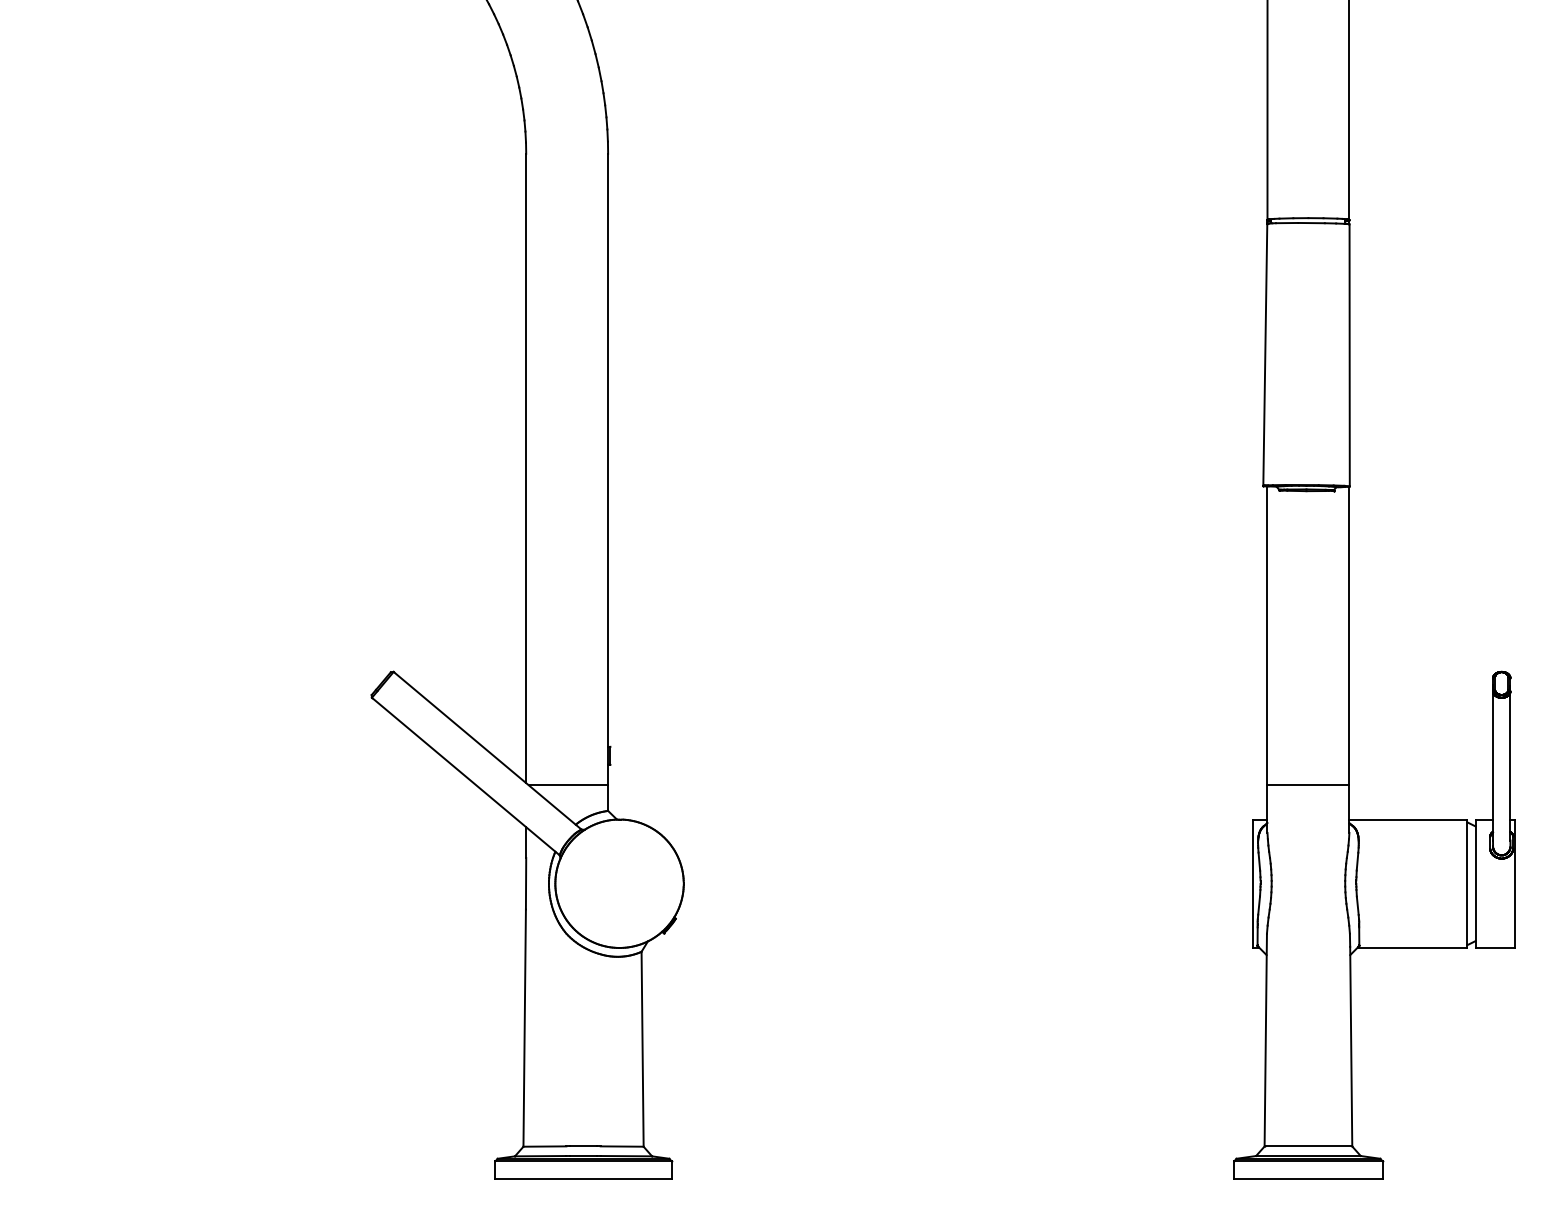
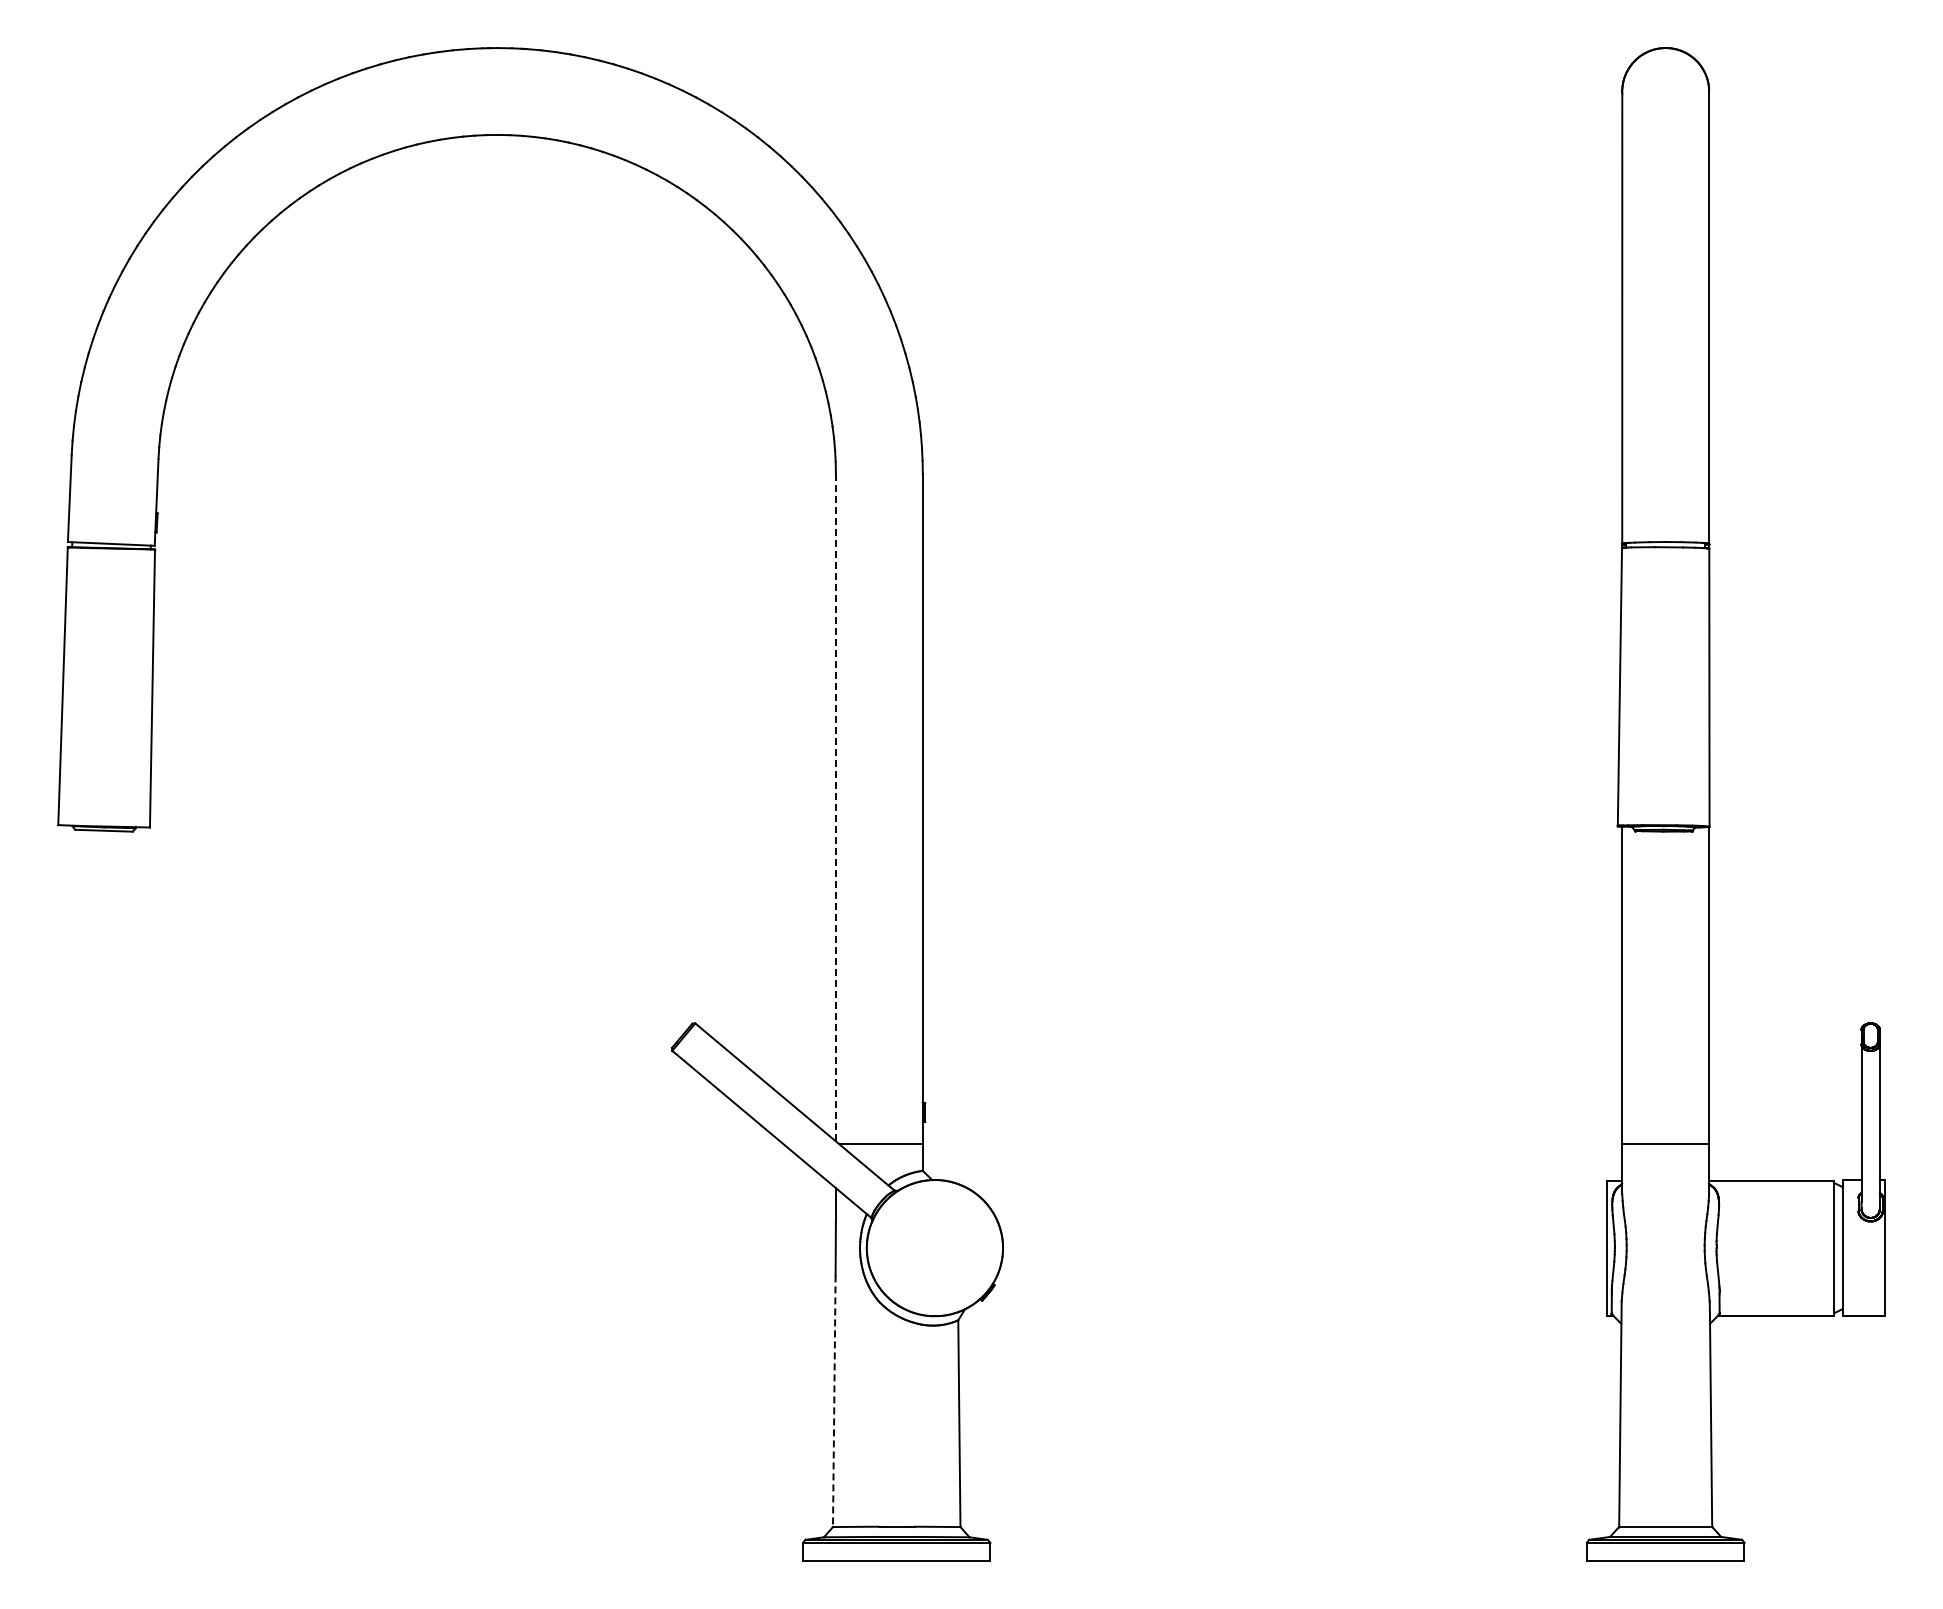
line: (525, 468) -> (835, 807), solid -> dashed
line: (524, 1028) -> (834, 1401), solid -> dashed

